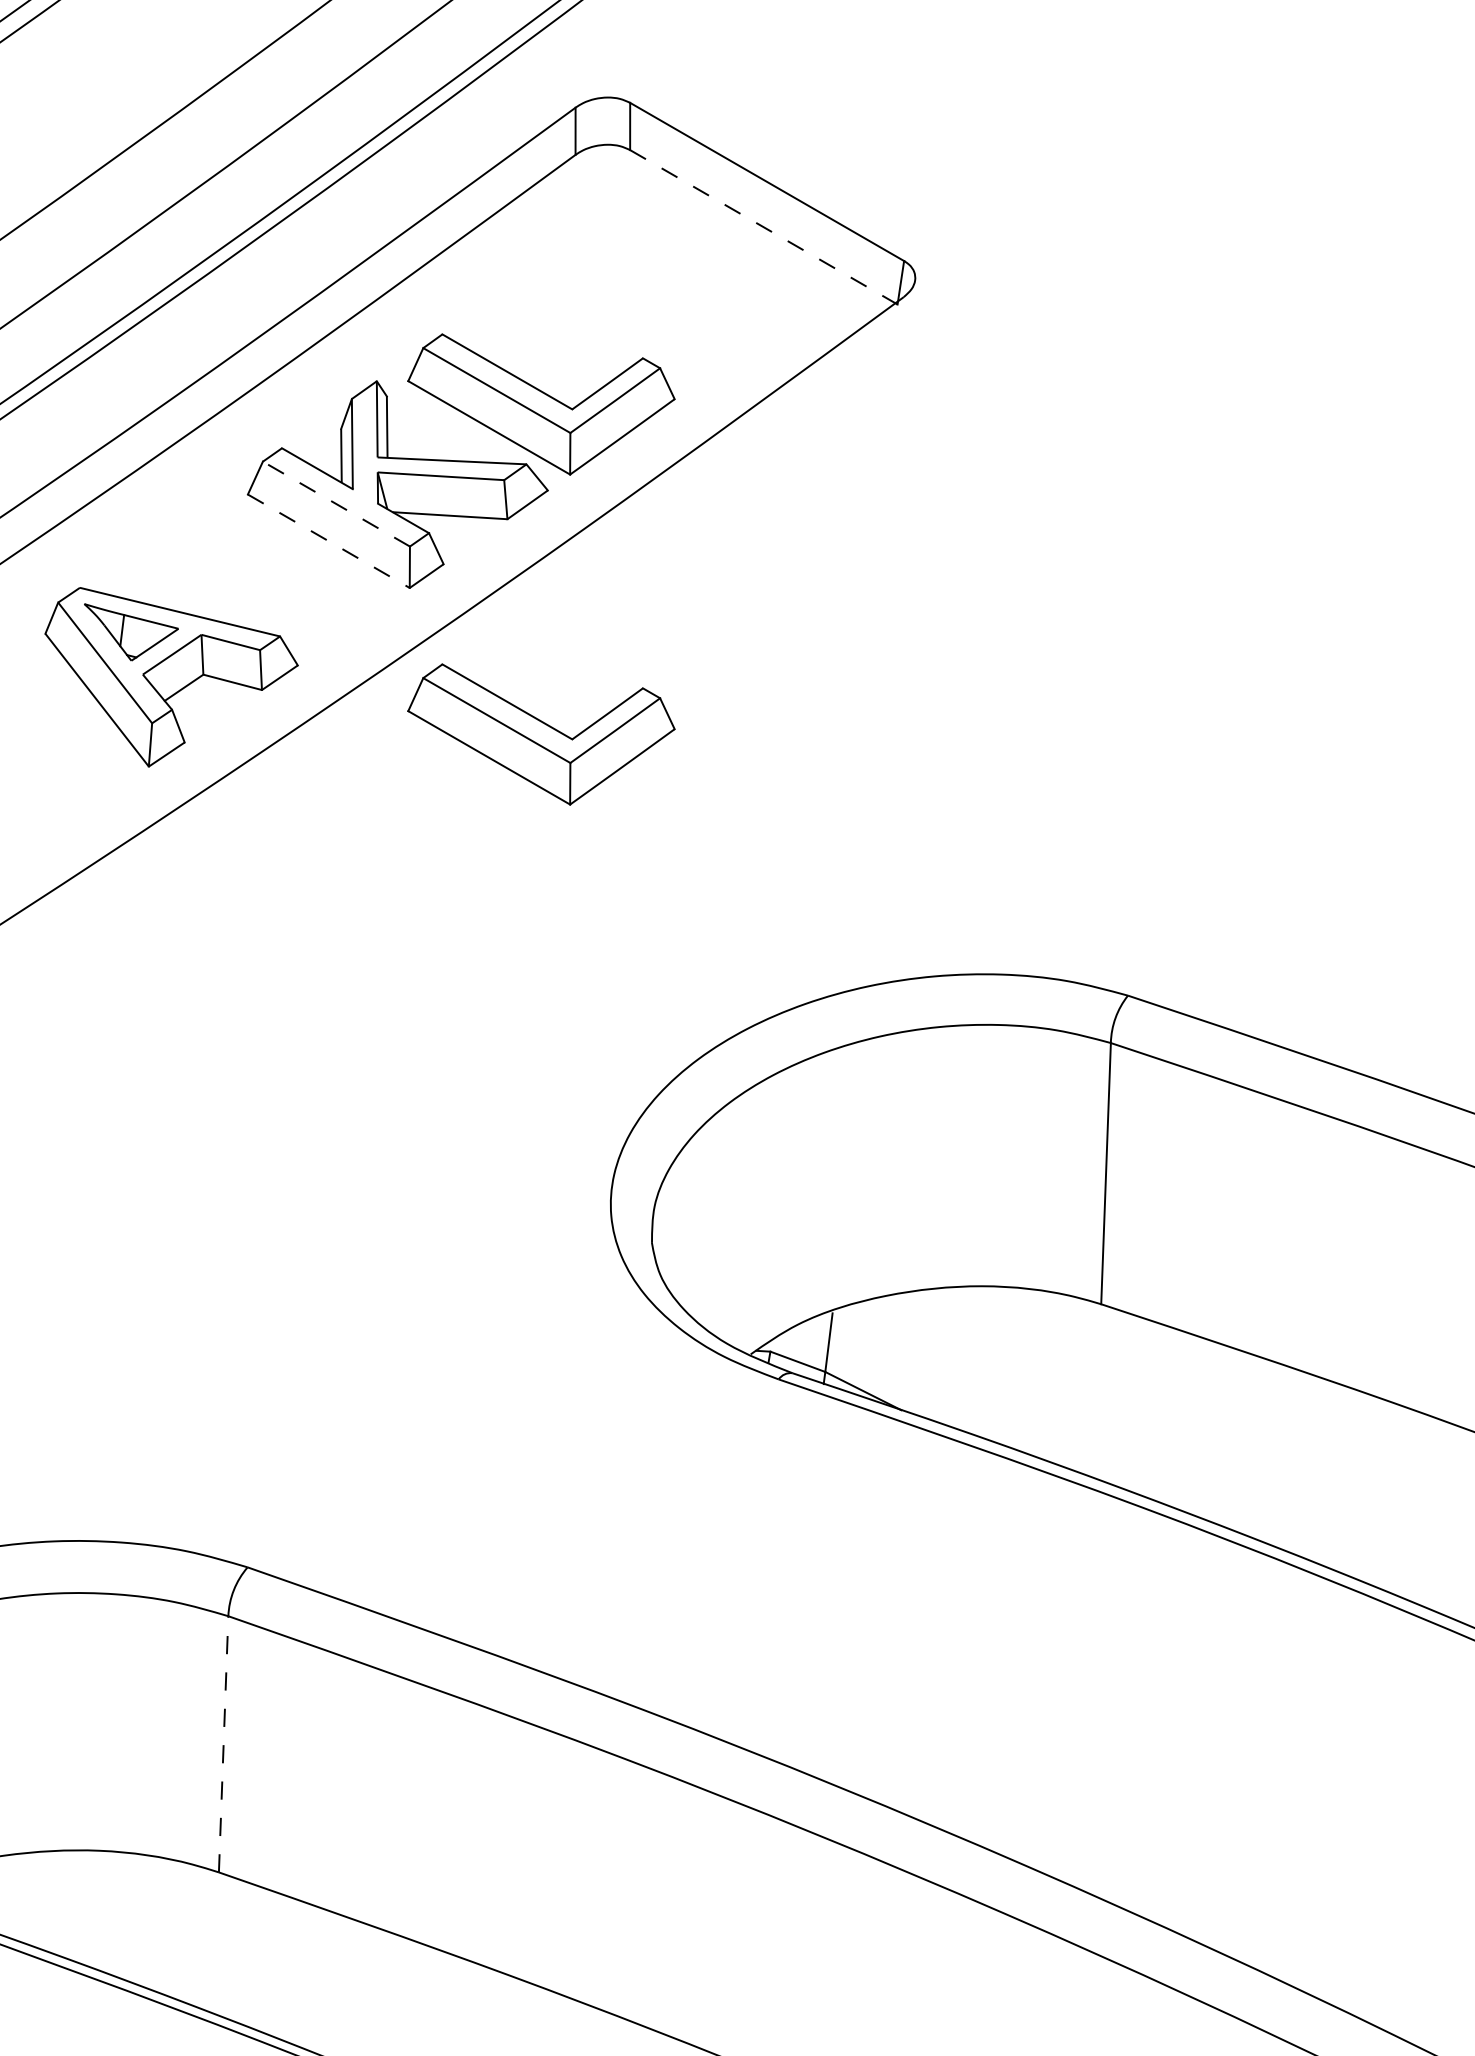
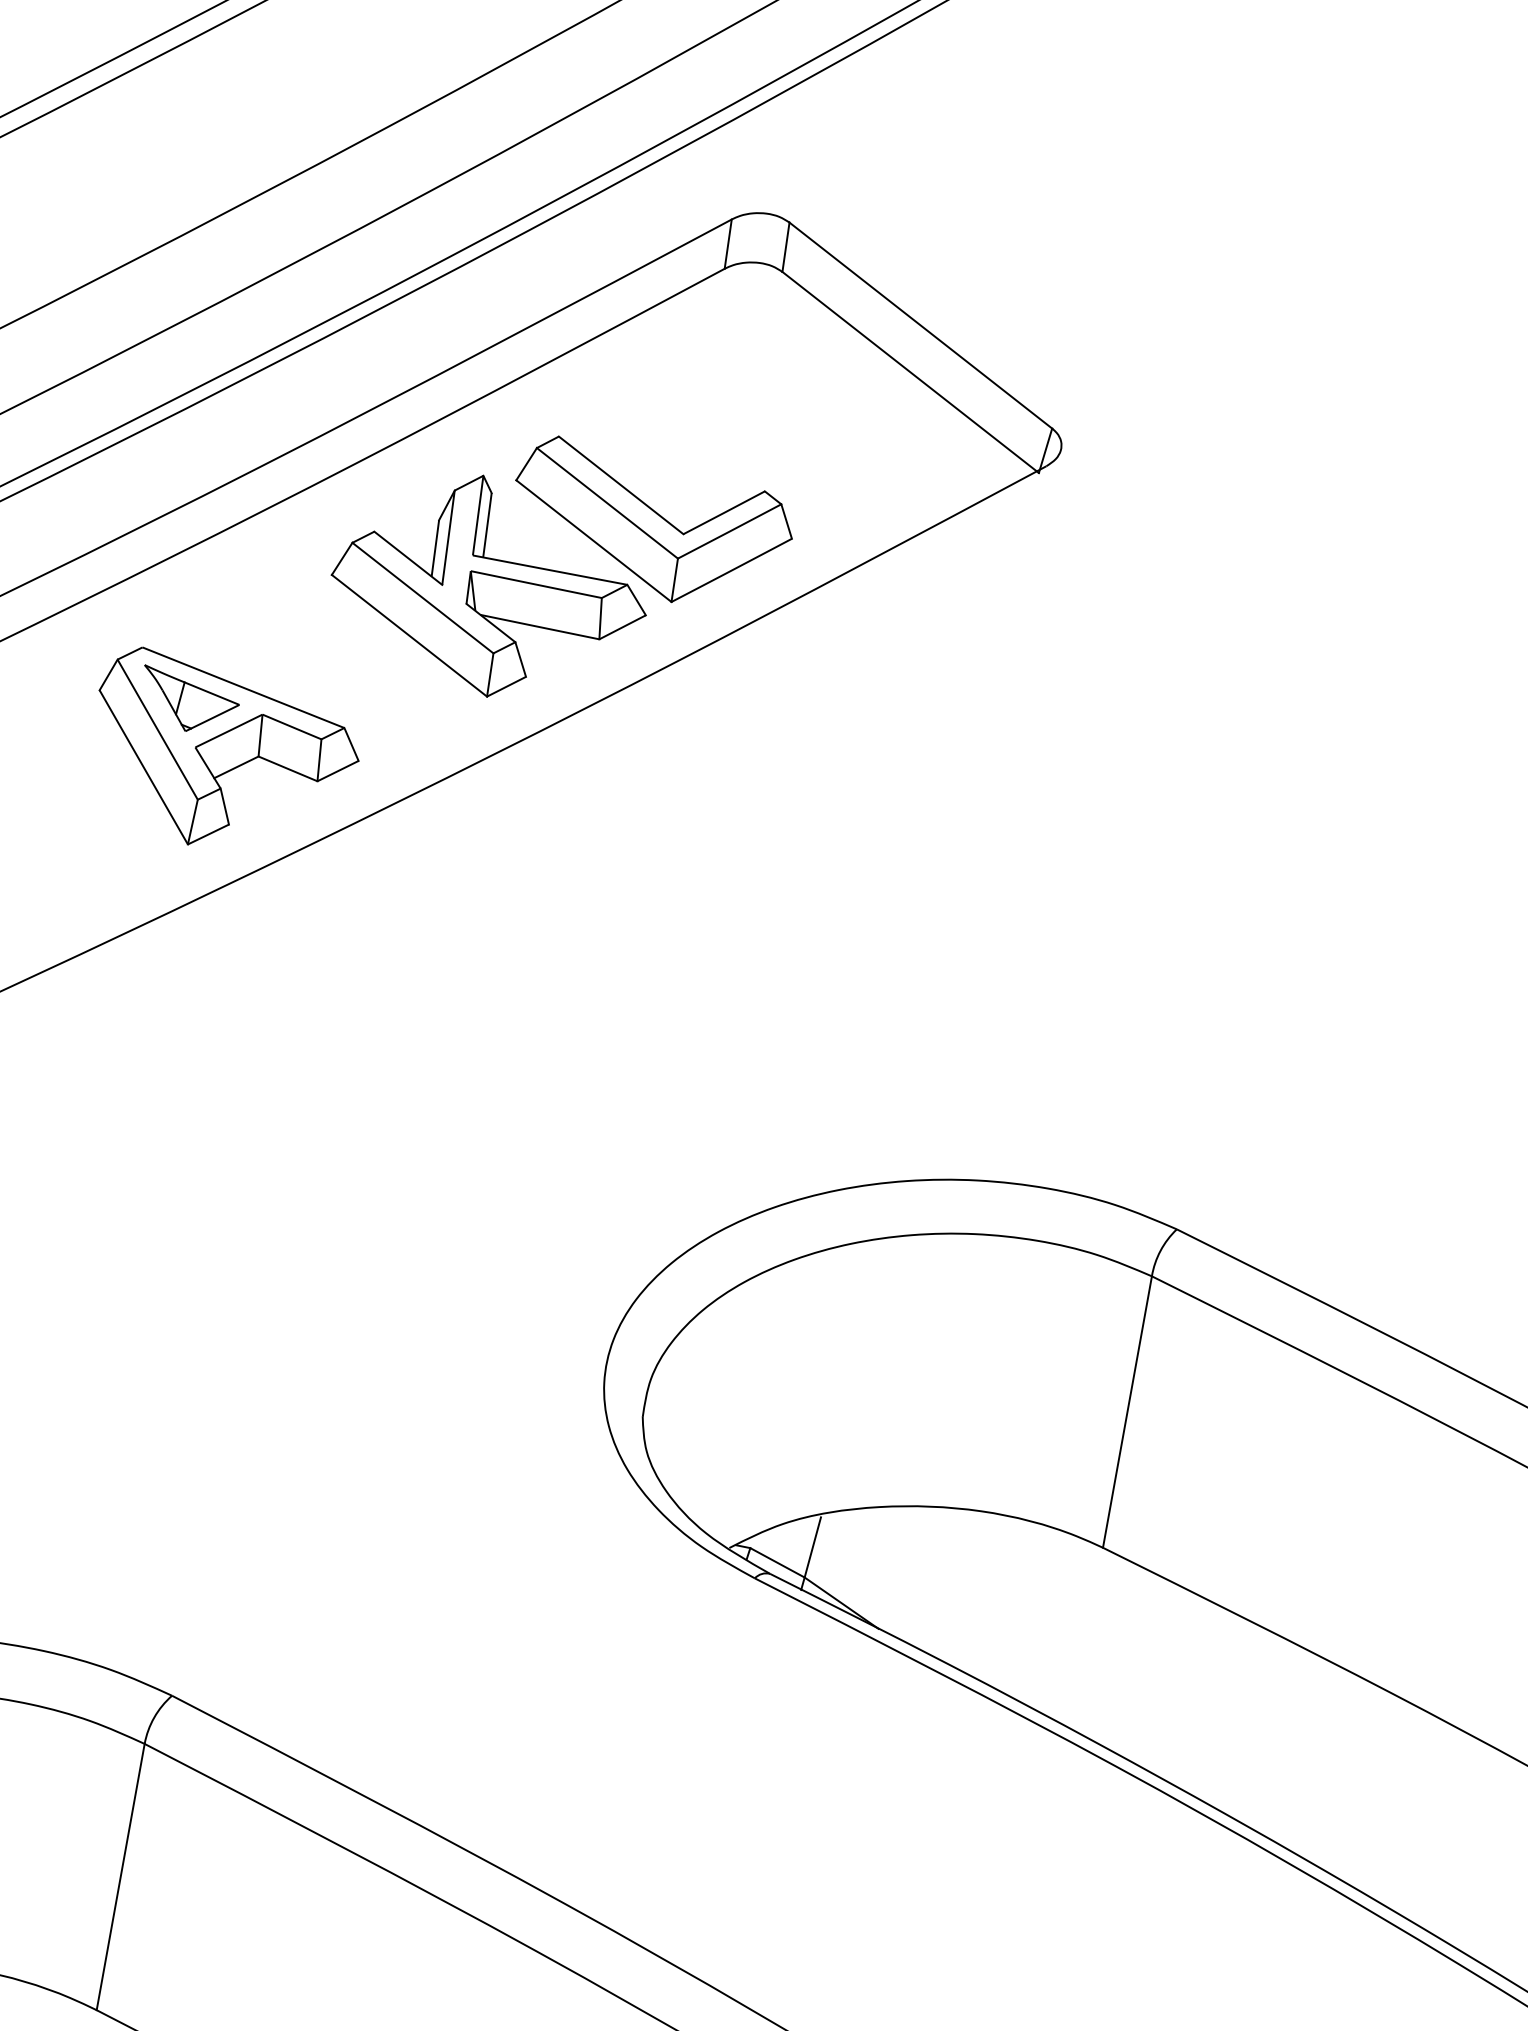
line: (764, 227) -> (911, 372), dashed -> solid
line: (336, 504) -> (422, 598), dashed -> solid
line: (329, 541) -> (410, 636), dashed -> solid
part: (541, 734) -> (602, 869), removed
line: (223, 1743) -> (120, 1876), dashed -> solid

